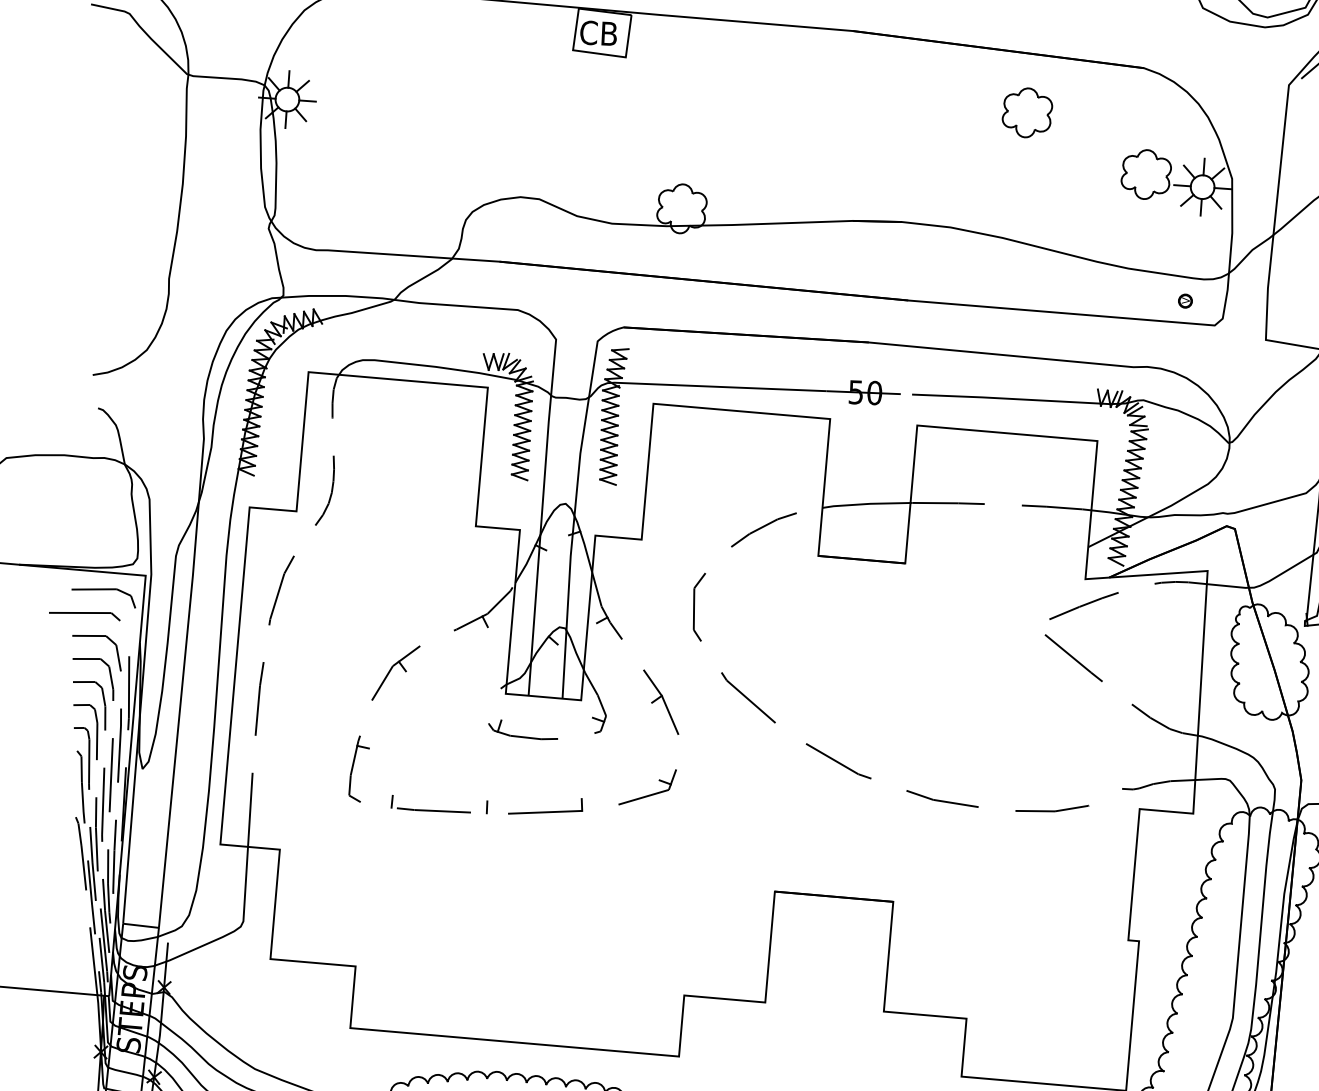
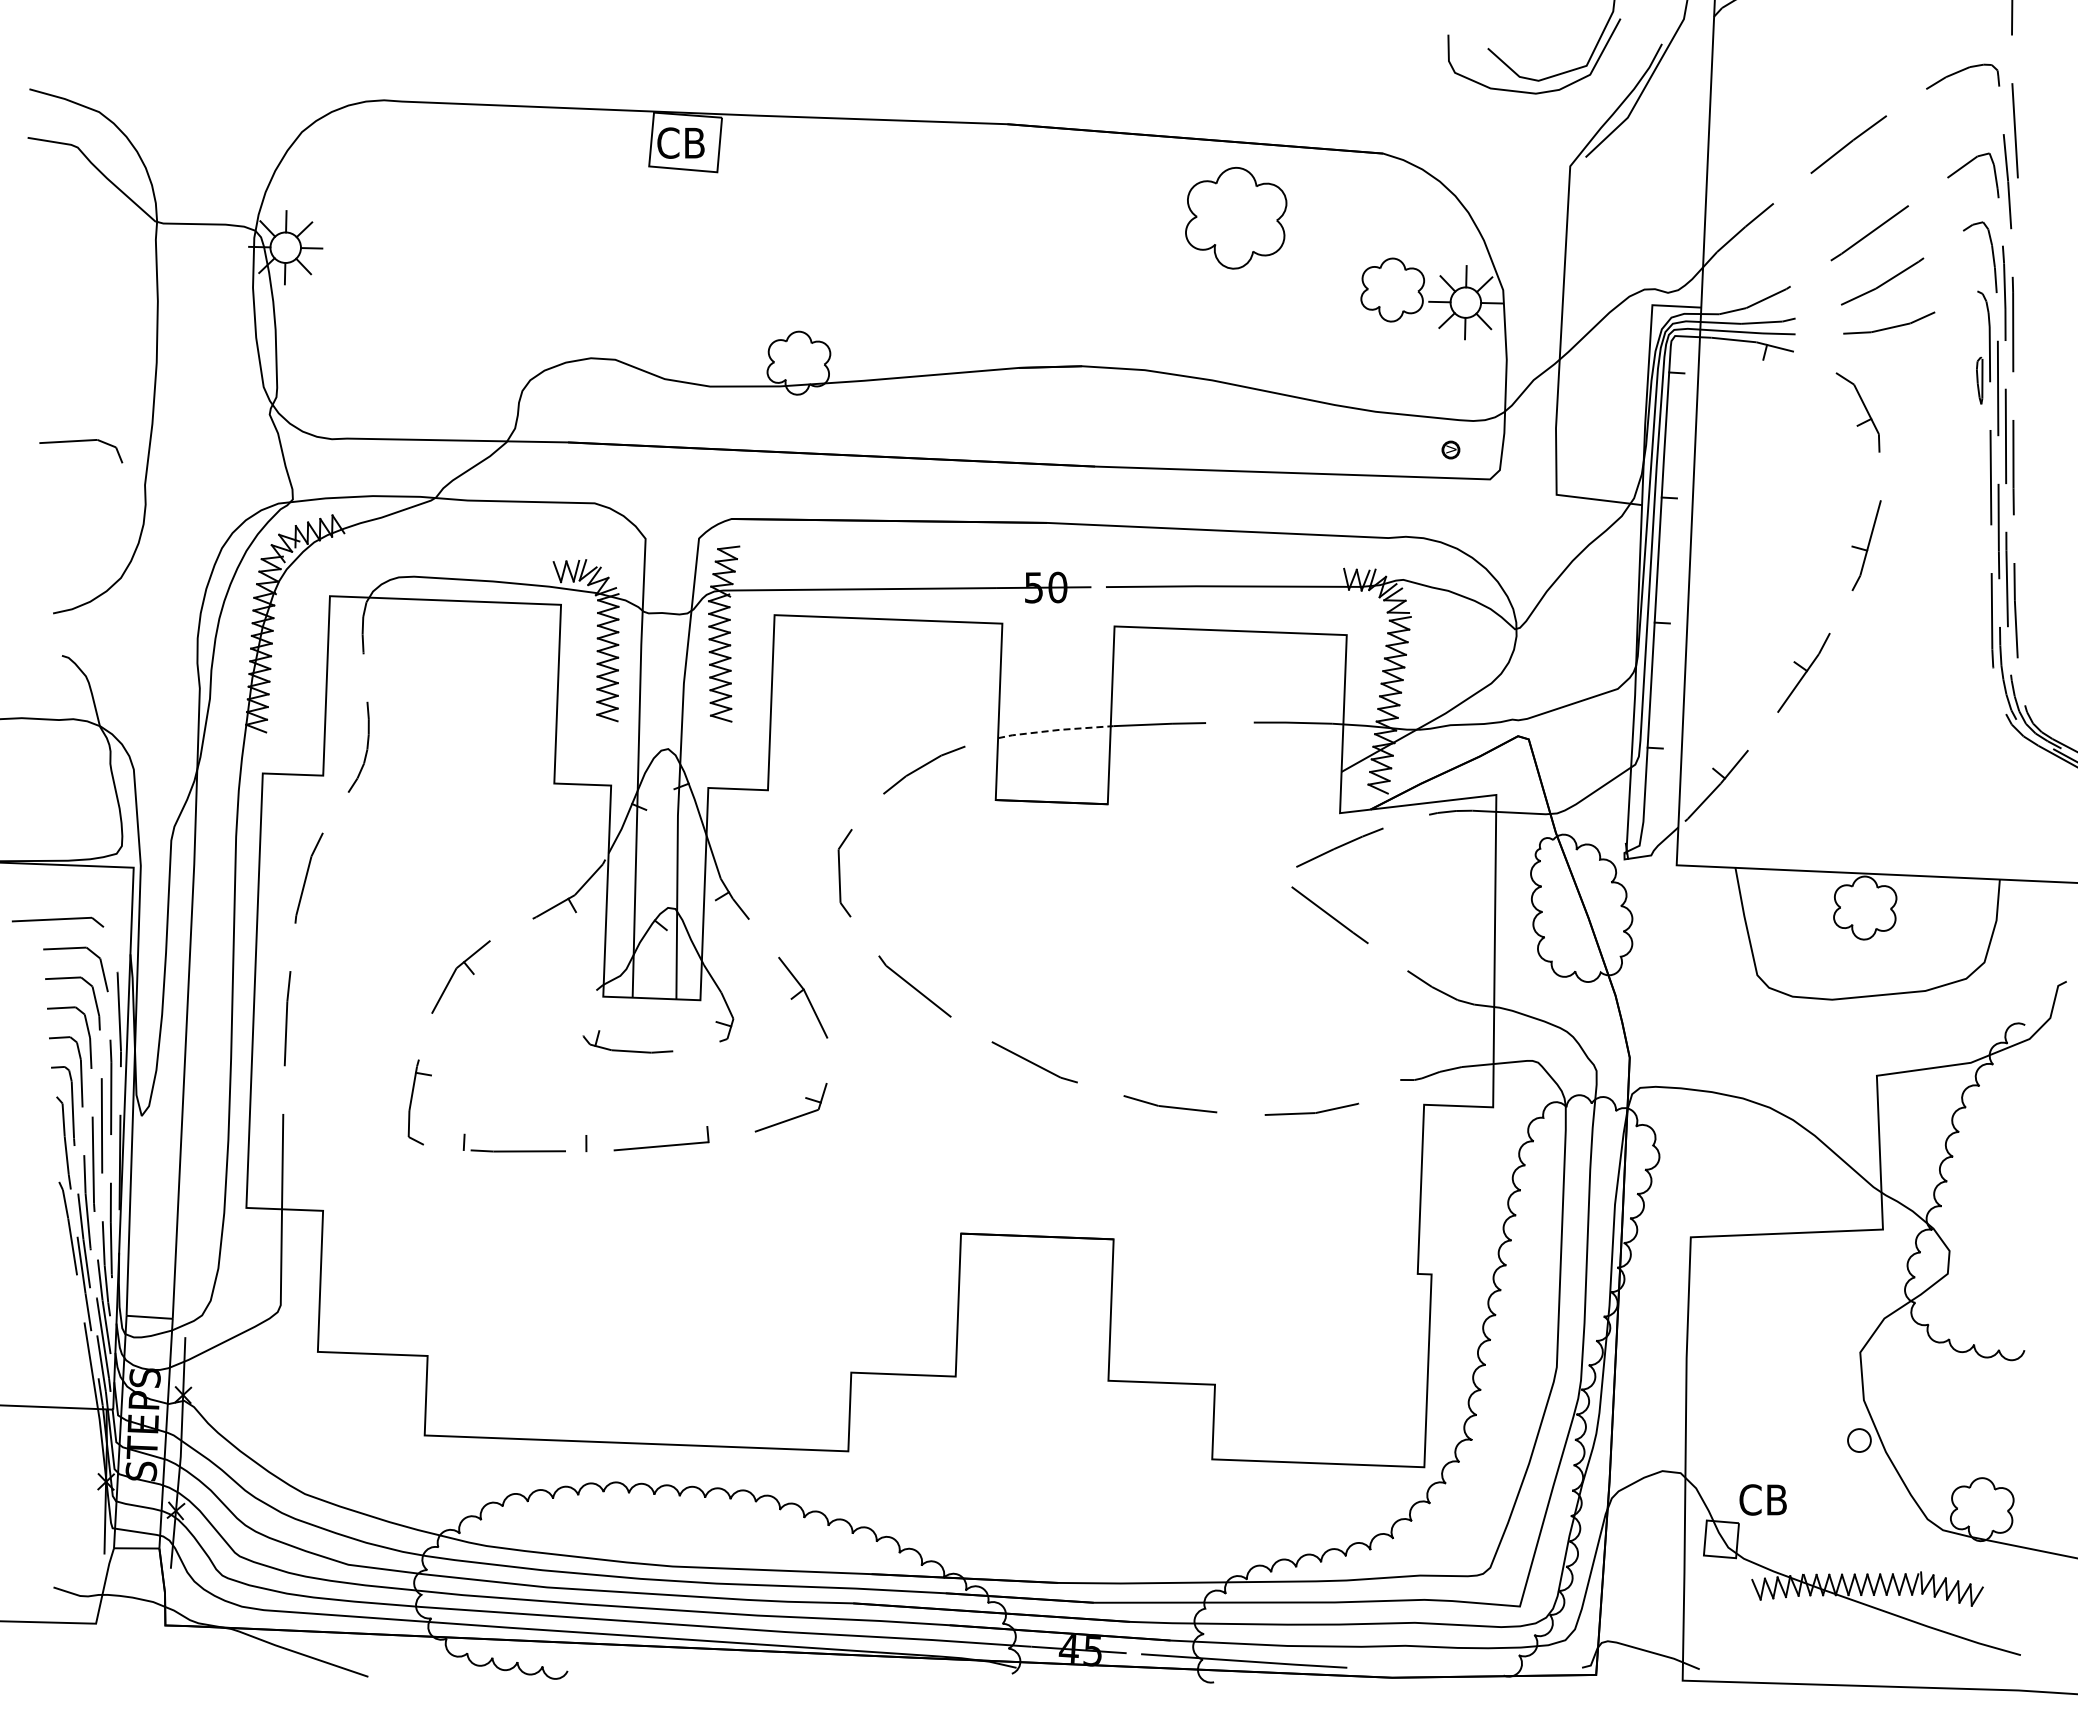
part: (1027, 113) -> (1236, 218), size x1.6
line: (866, 504) -> (1054, 730), solid -> dashed
line: (104, 589) -> (81, 441), moved

